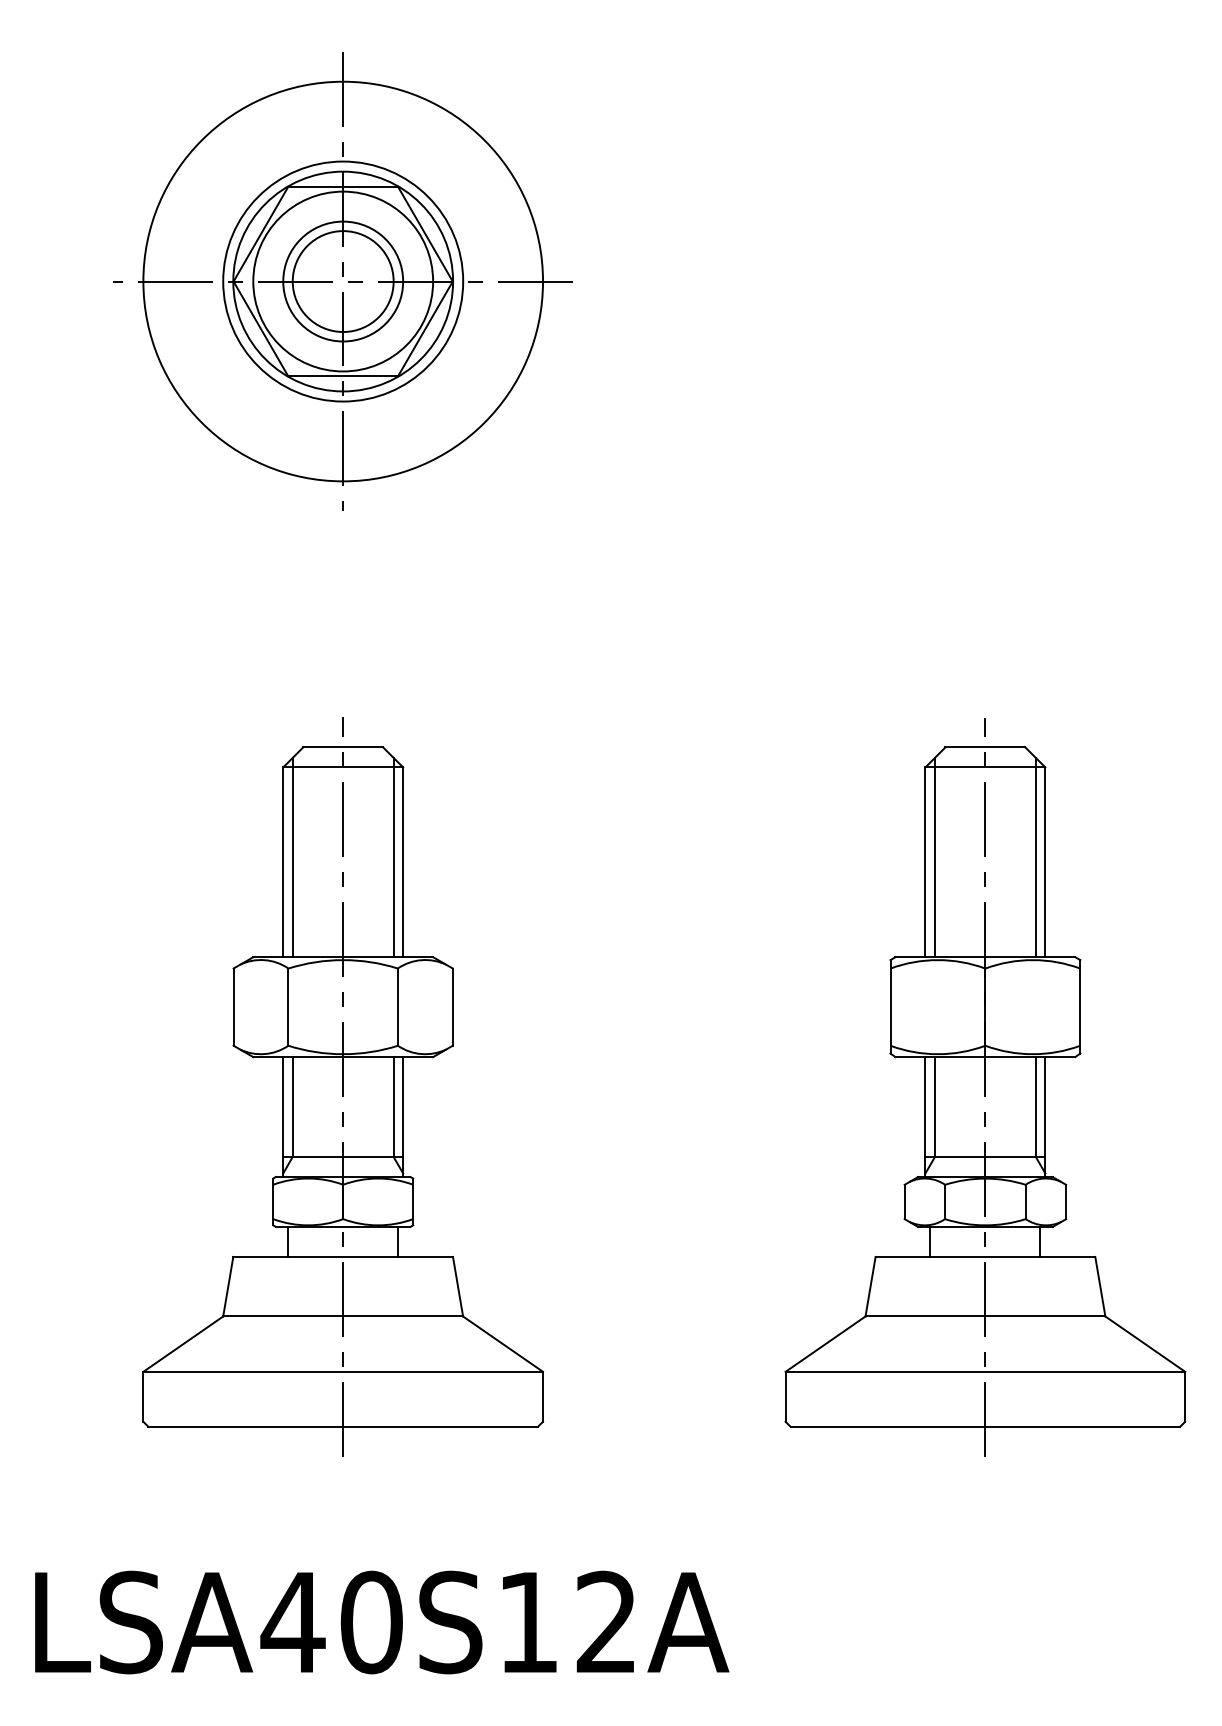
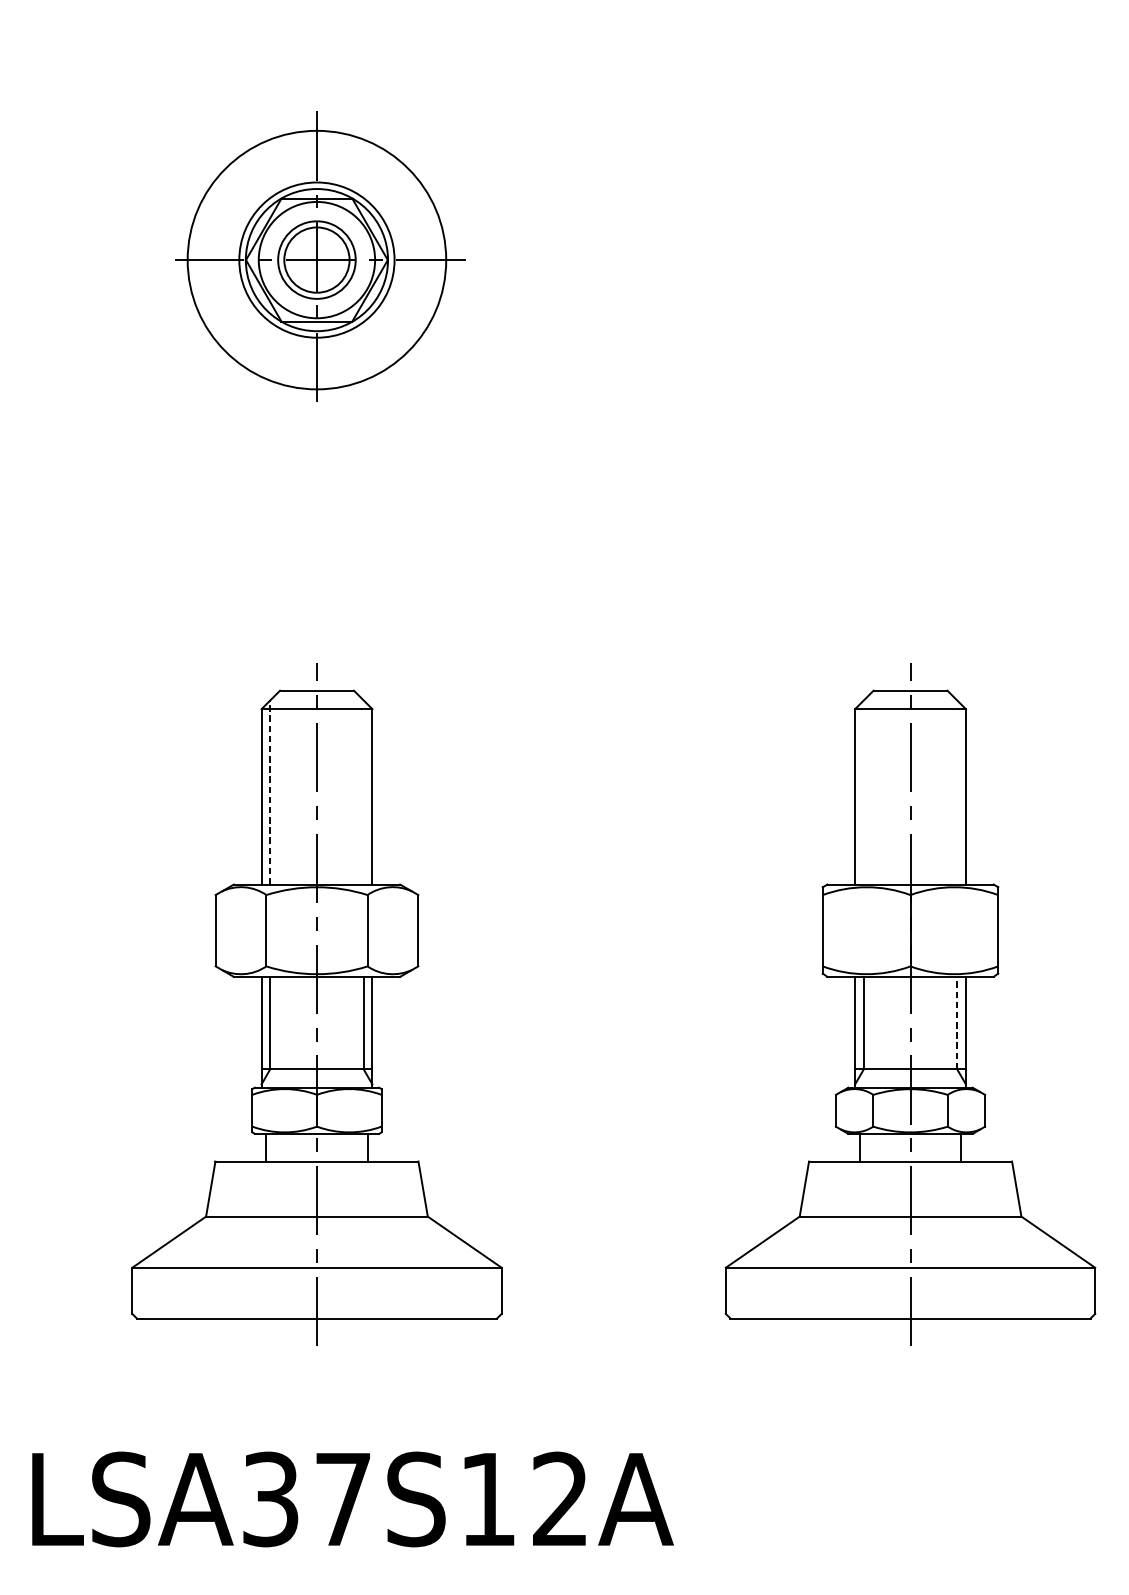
part: (342, 281) -> (316, 260), size x0.7
line: (292, 857) -> (270, 792), solid -> dashed
line: (393, 857) -> (363, 792), removed
line: (934, 857) -> (863, 792), removed
line: (1035, 857) -> (956, 792), removed
line: (1035, 1107) -> (956, 1023), solid -> dashed
text: (331, 1622) -> (306, 1499), LSA40S12A -> LSA37S12A

